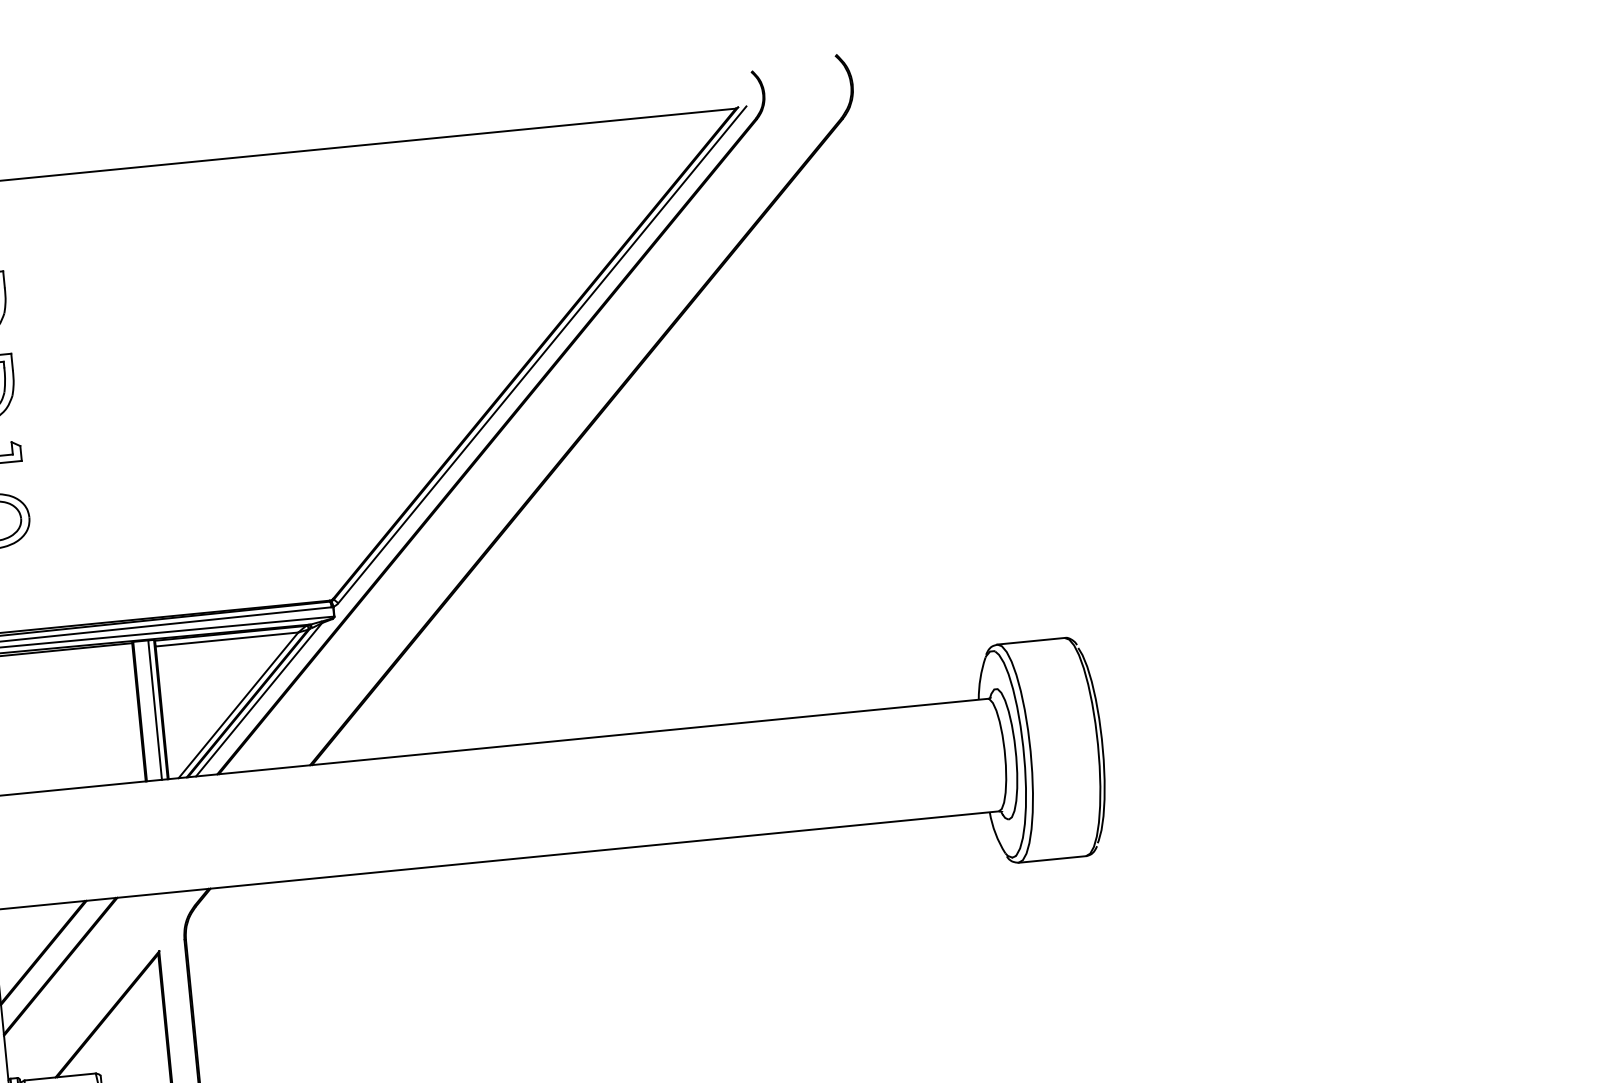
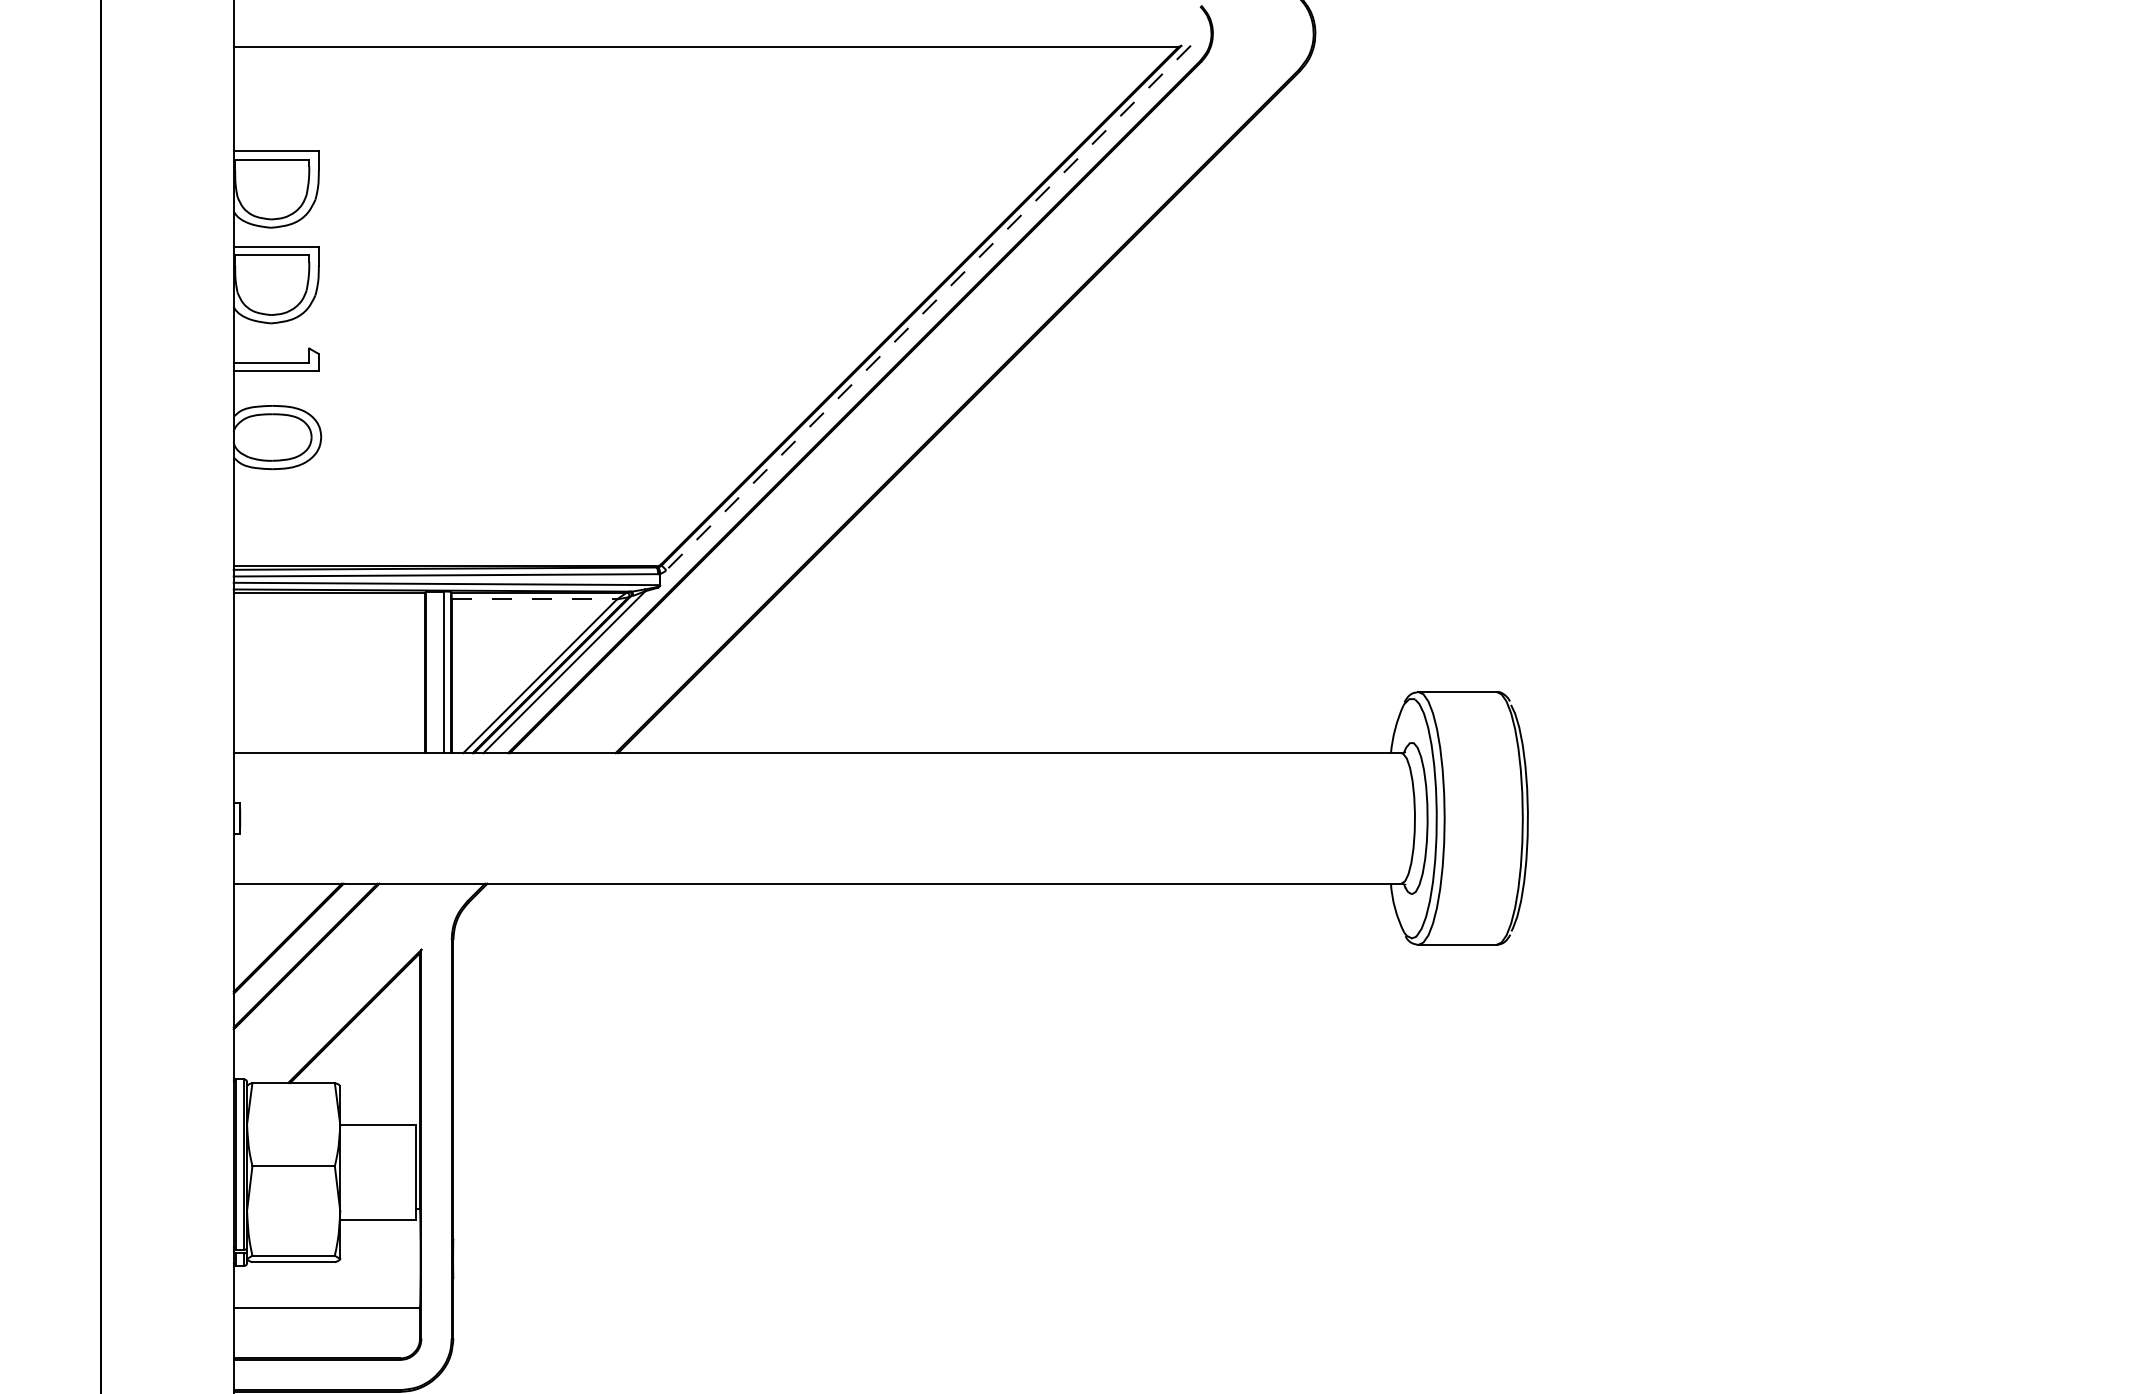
line: (542, 354) -> (928, 307), solid -> dashed
line: (227, 639) -> (534, 599), solid -> dashed

